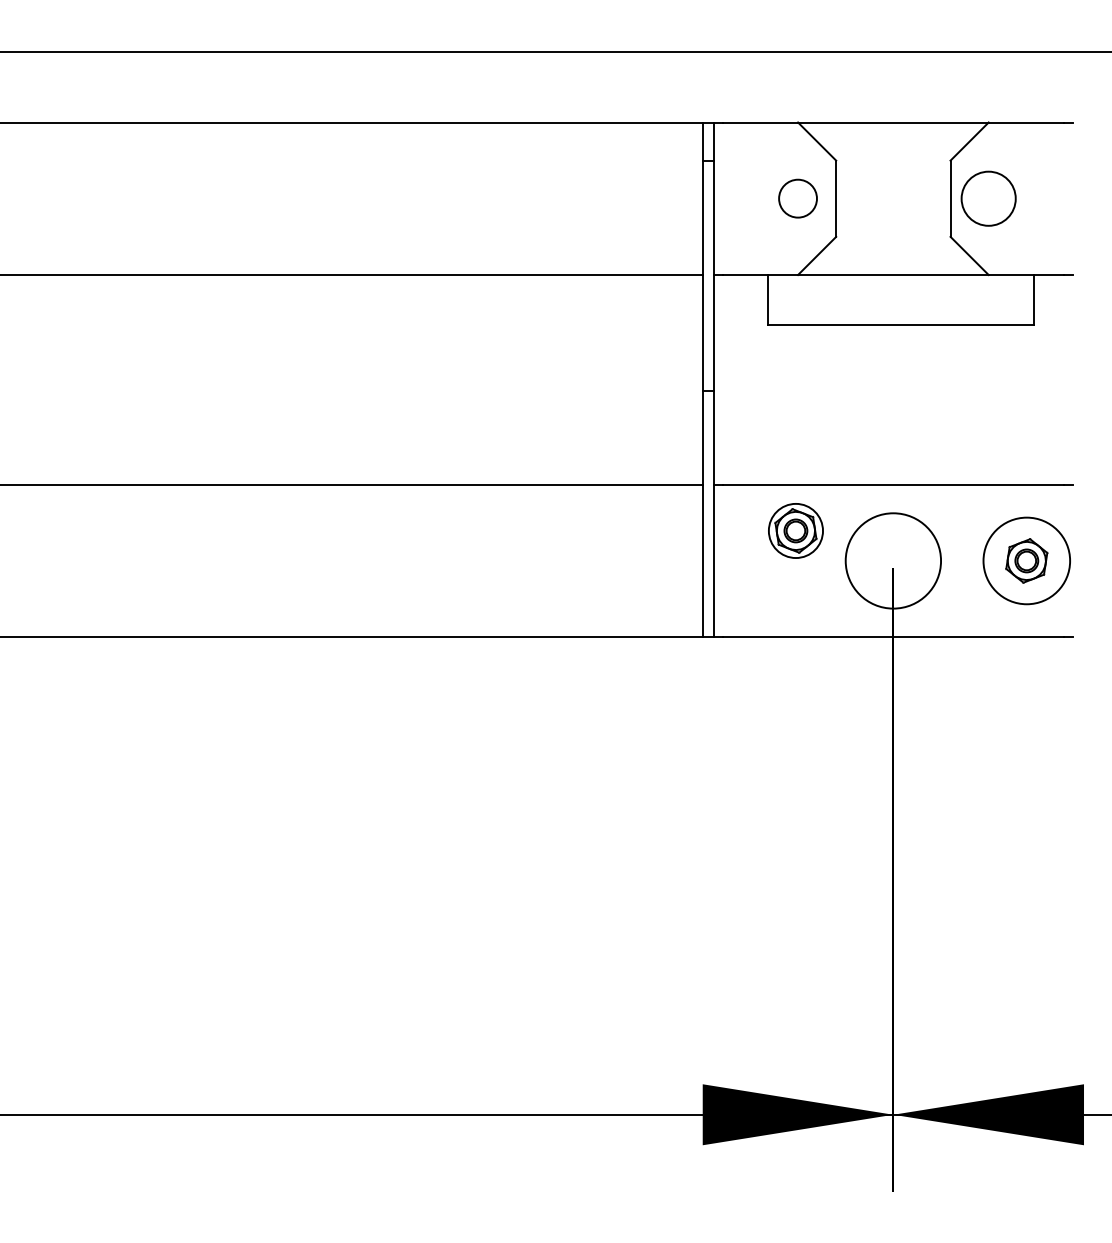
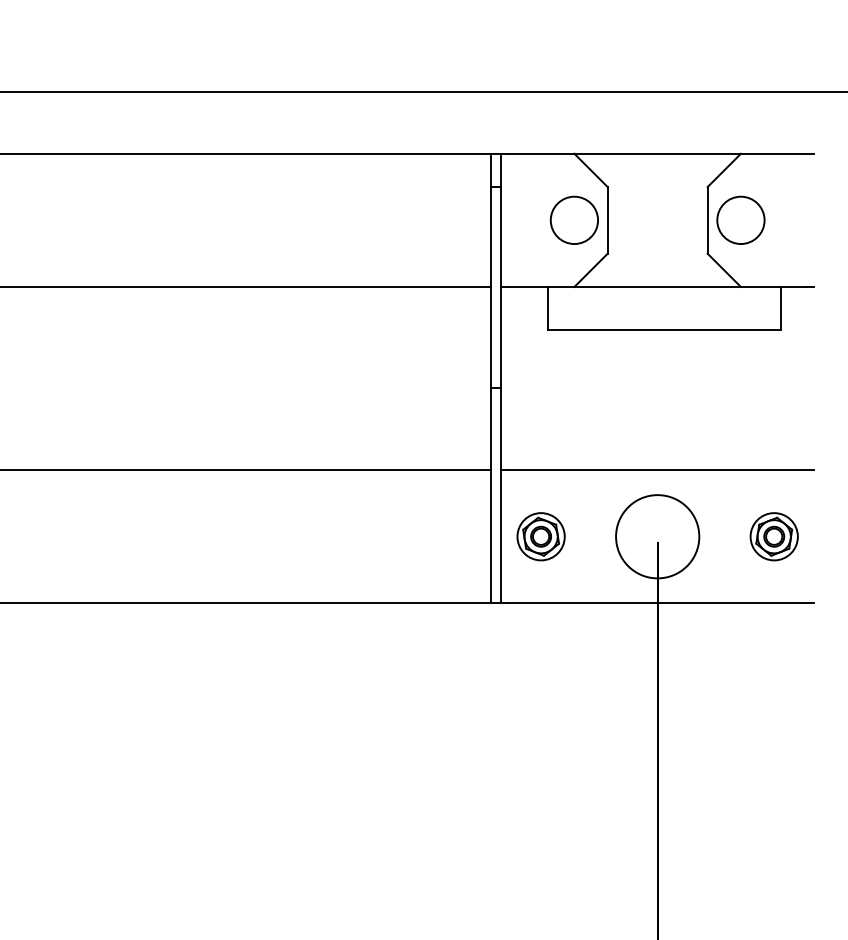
circle: (797, 198) -> (573, 220), size x1.43
part: (795, 530) -> (540, 536), moved
circle: (1026, 560) -> (773, 536), size x0.62

